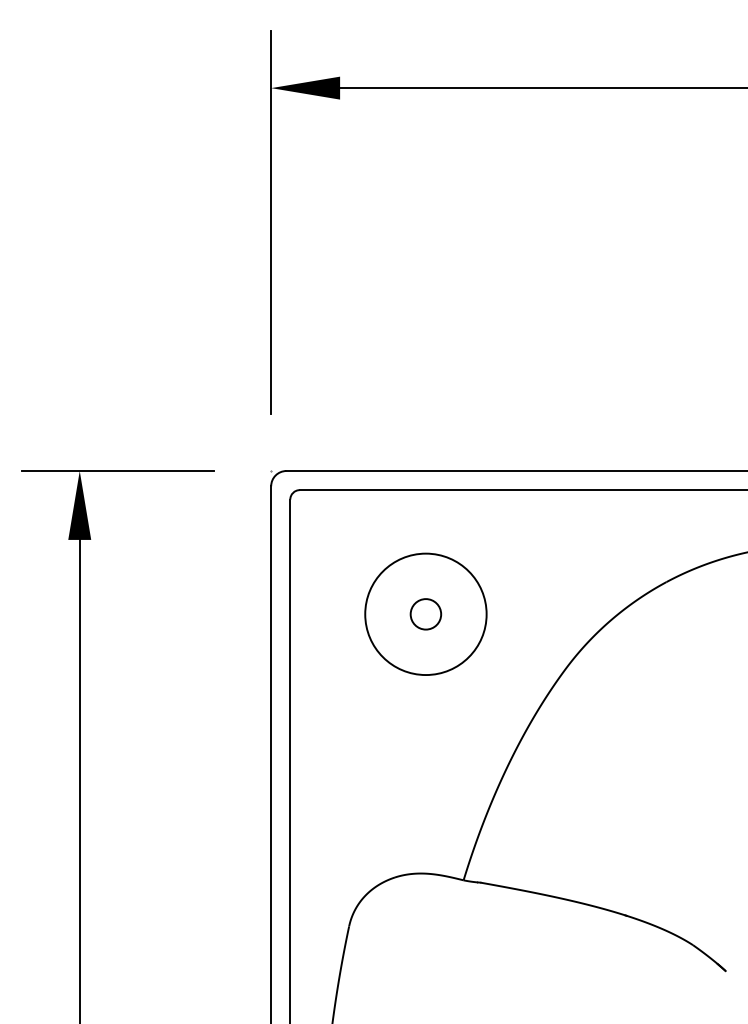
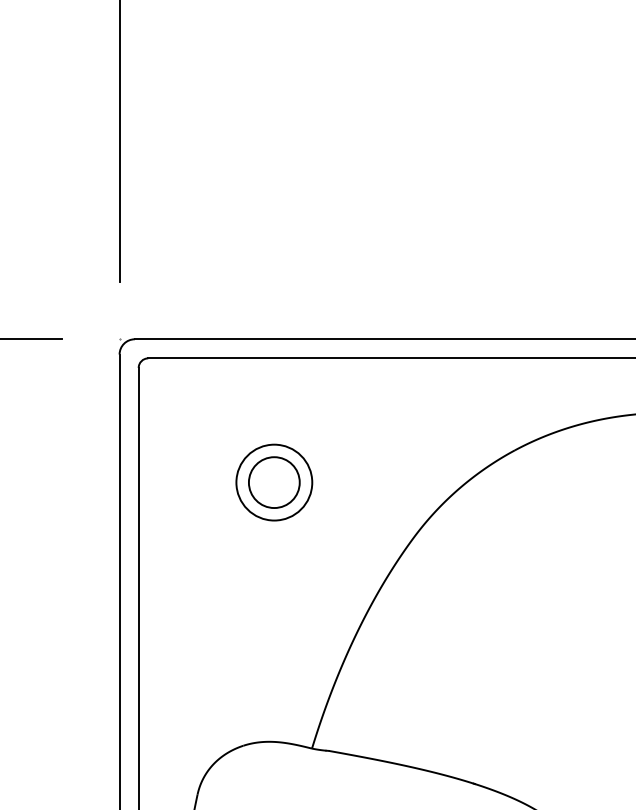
circle: (425, 613) -> (273, 481), size x1.67
circle: (425, 614) -> (273, 482), size x0.62

